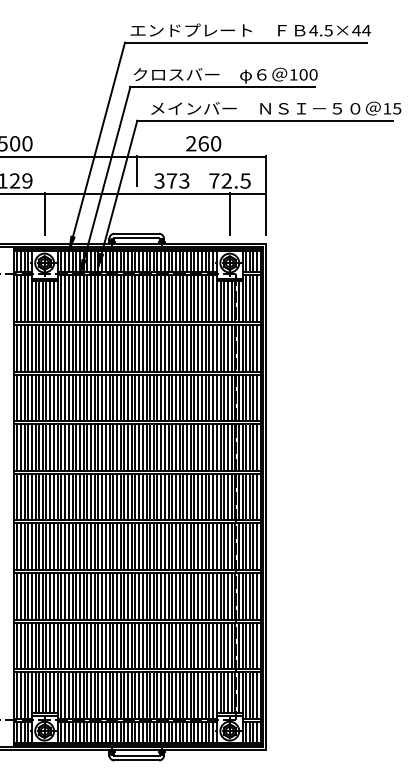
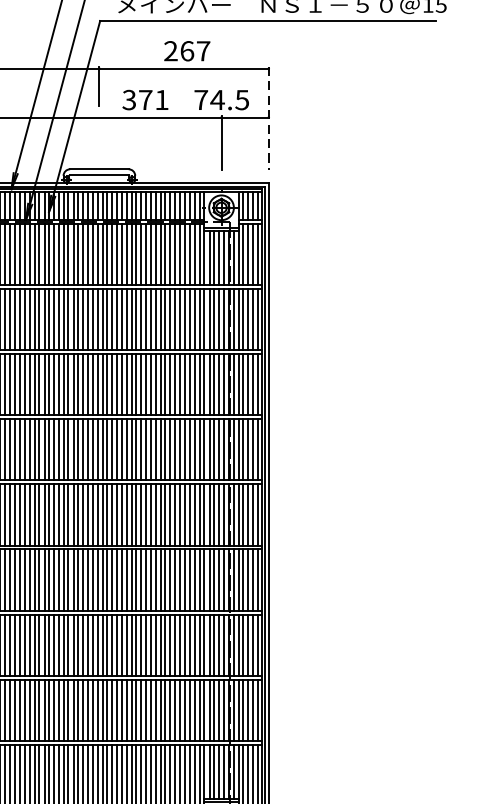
text: (216, 143) -> (204, 50), 260 -> 267
text: (184, 180) -> (162, 99), 373 -> 371
text: (226, 180) -> (217, 99), 72.5 -> 74.5
line: (265, 195) -> (268, 119), solid -> dashed

